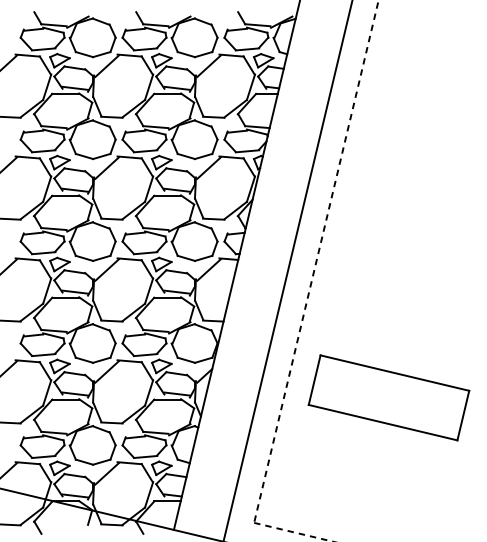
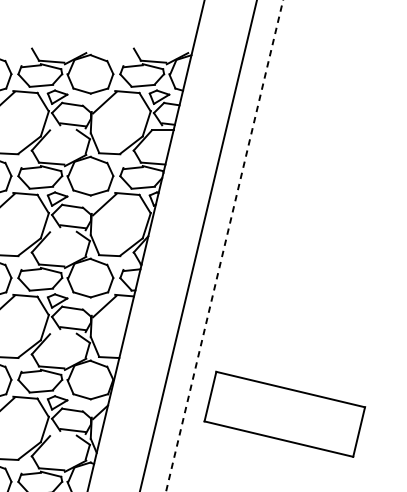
line: (167, 93) -> (63, 129), removed
line: (167, 195) -> (63, 231), removed
line: (167, 297) -> (63, 333), removed
part: (388, 397) -> (284, 413), moved
line: (167, 399) -> (63, 435), removed

